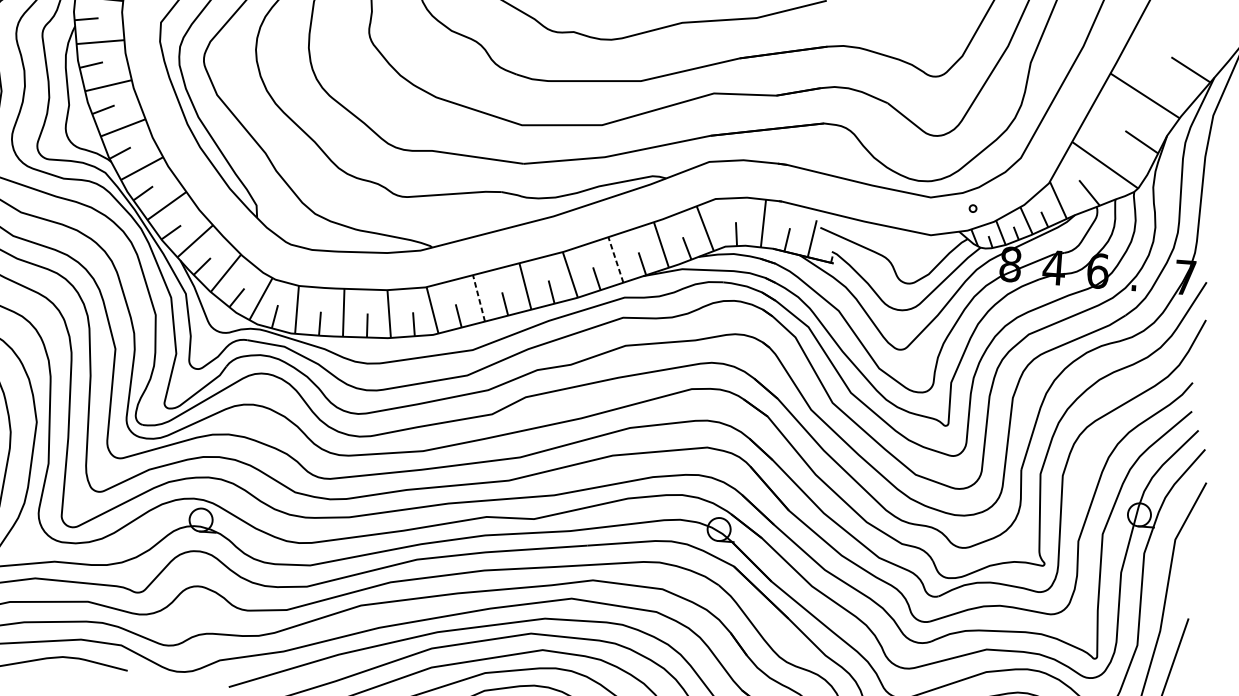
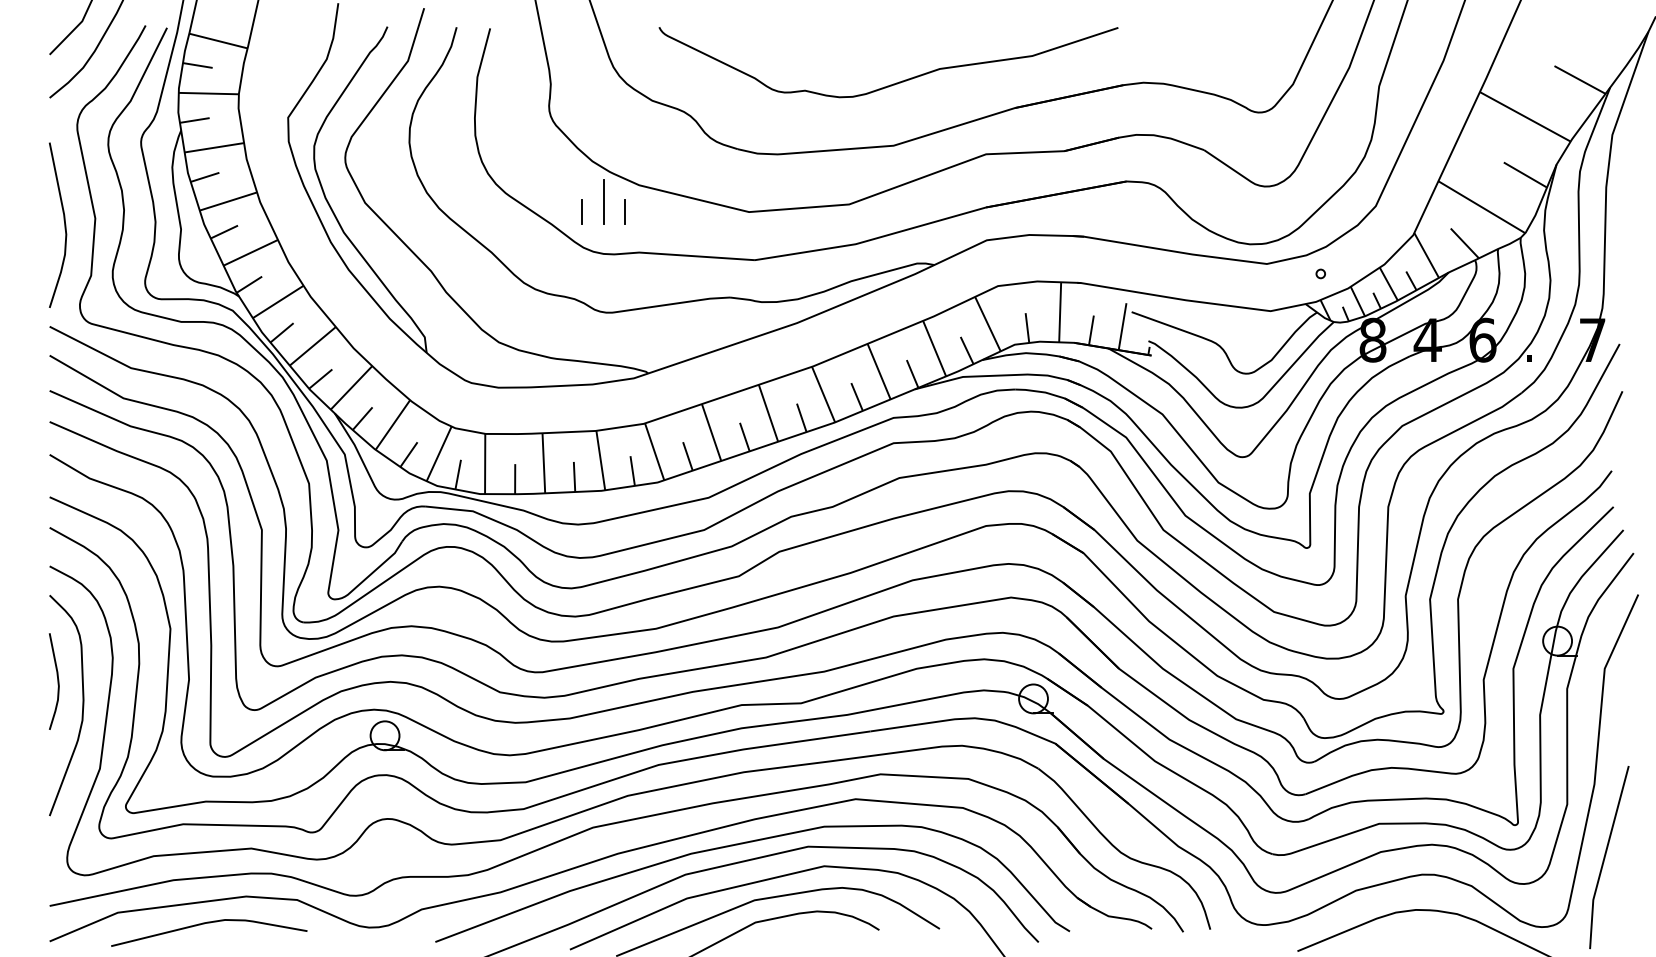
line: (406, 108) -> (603, 201), added
line: (389, 114) -> (582, 211), added
line: (423, 117) -> (625, 211), added
line: (615, 259) -> (878, 371), dashed -> solid
line: (478, 298) -> (711, 432), dashed -> solid

